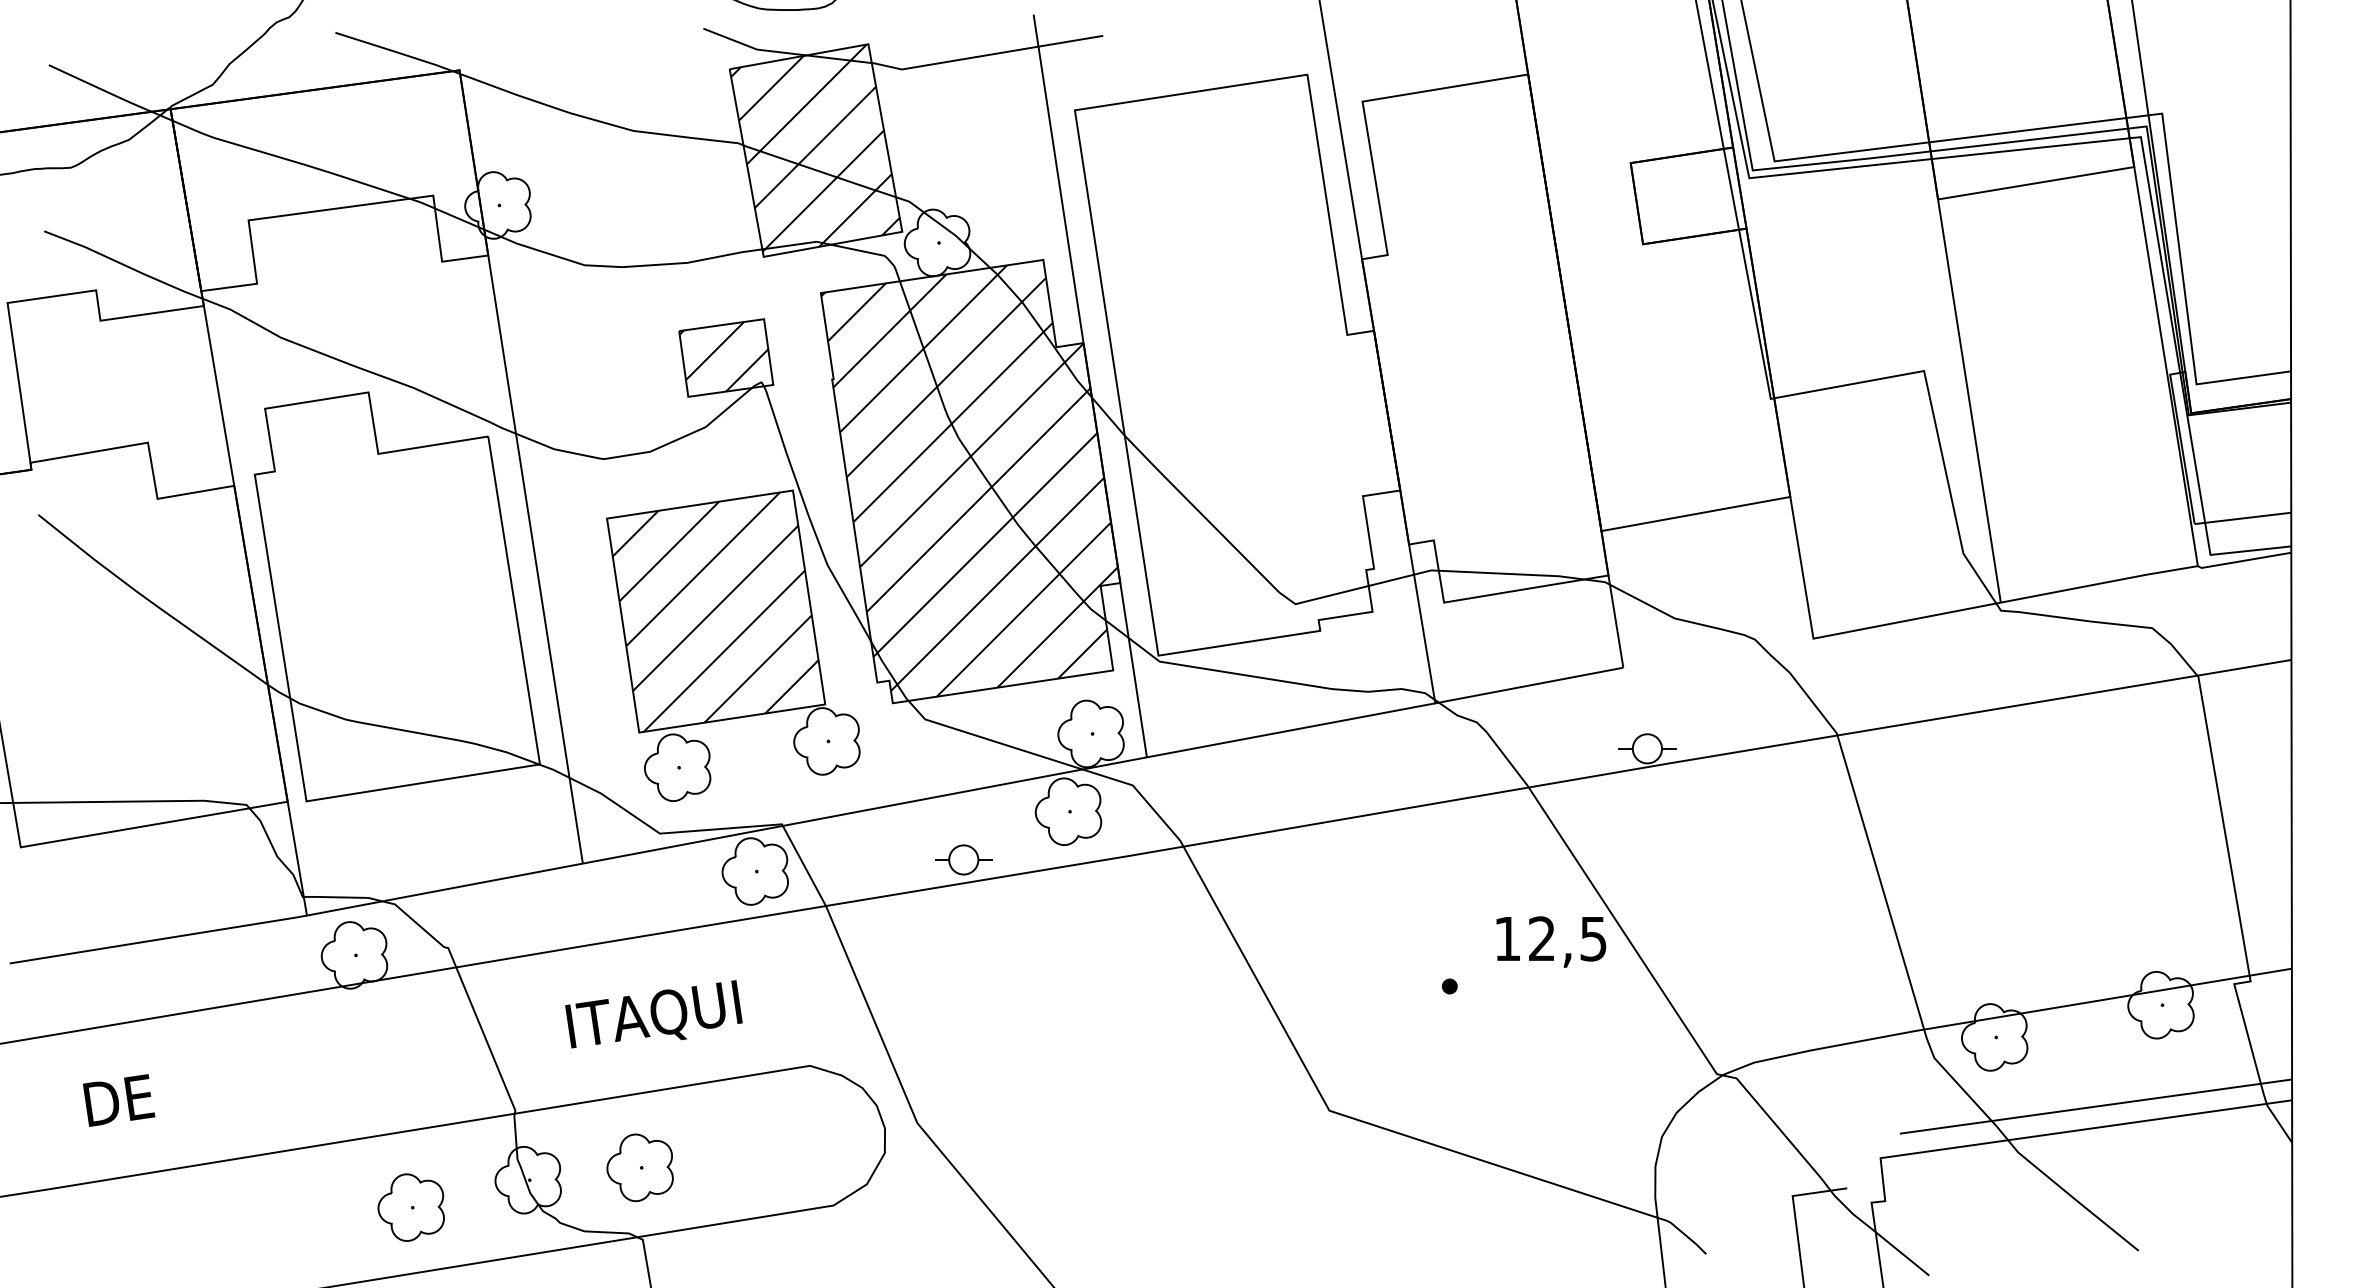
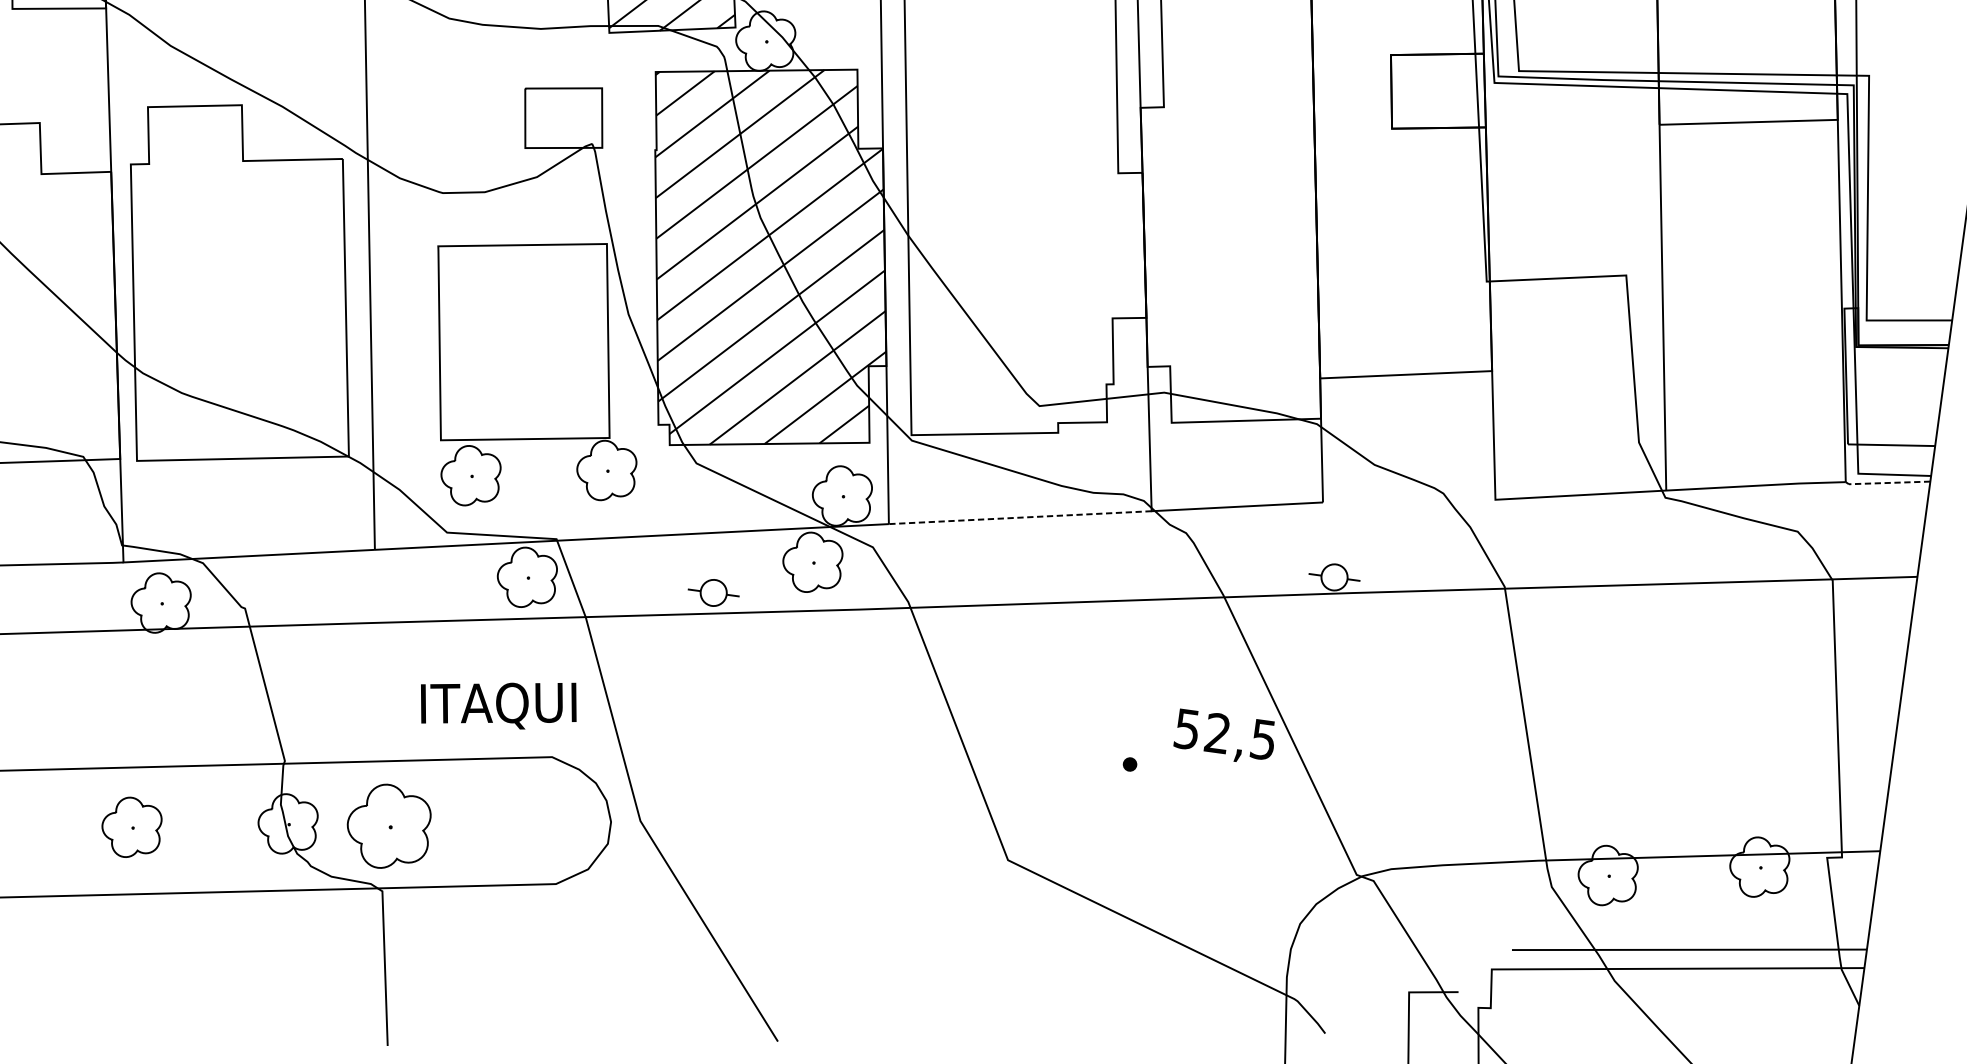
hatch: (723, 356) -> (561, 116), removed
line: (2244, 560) -> (1887, 482), solid -> dashed
hatch: (715, 611) -> (523, 342), removed
line: (1291, 730) -> (1020, 517), solid -> dashed
text: (1507, 939) -> (1187, 729), 12,5 -> 52,5
text: (653, 1014) -> (498, 703), moved
part: (639, 1167) -> (388, 826), size x1.4
part: (410, 1207) -> (131, 827), moved

